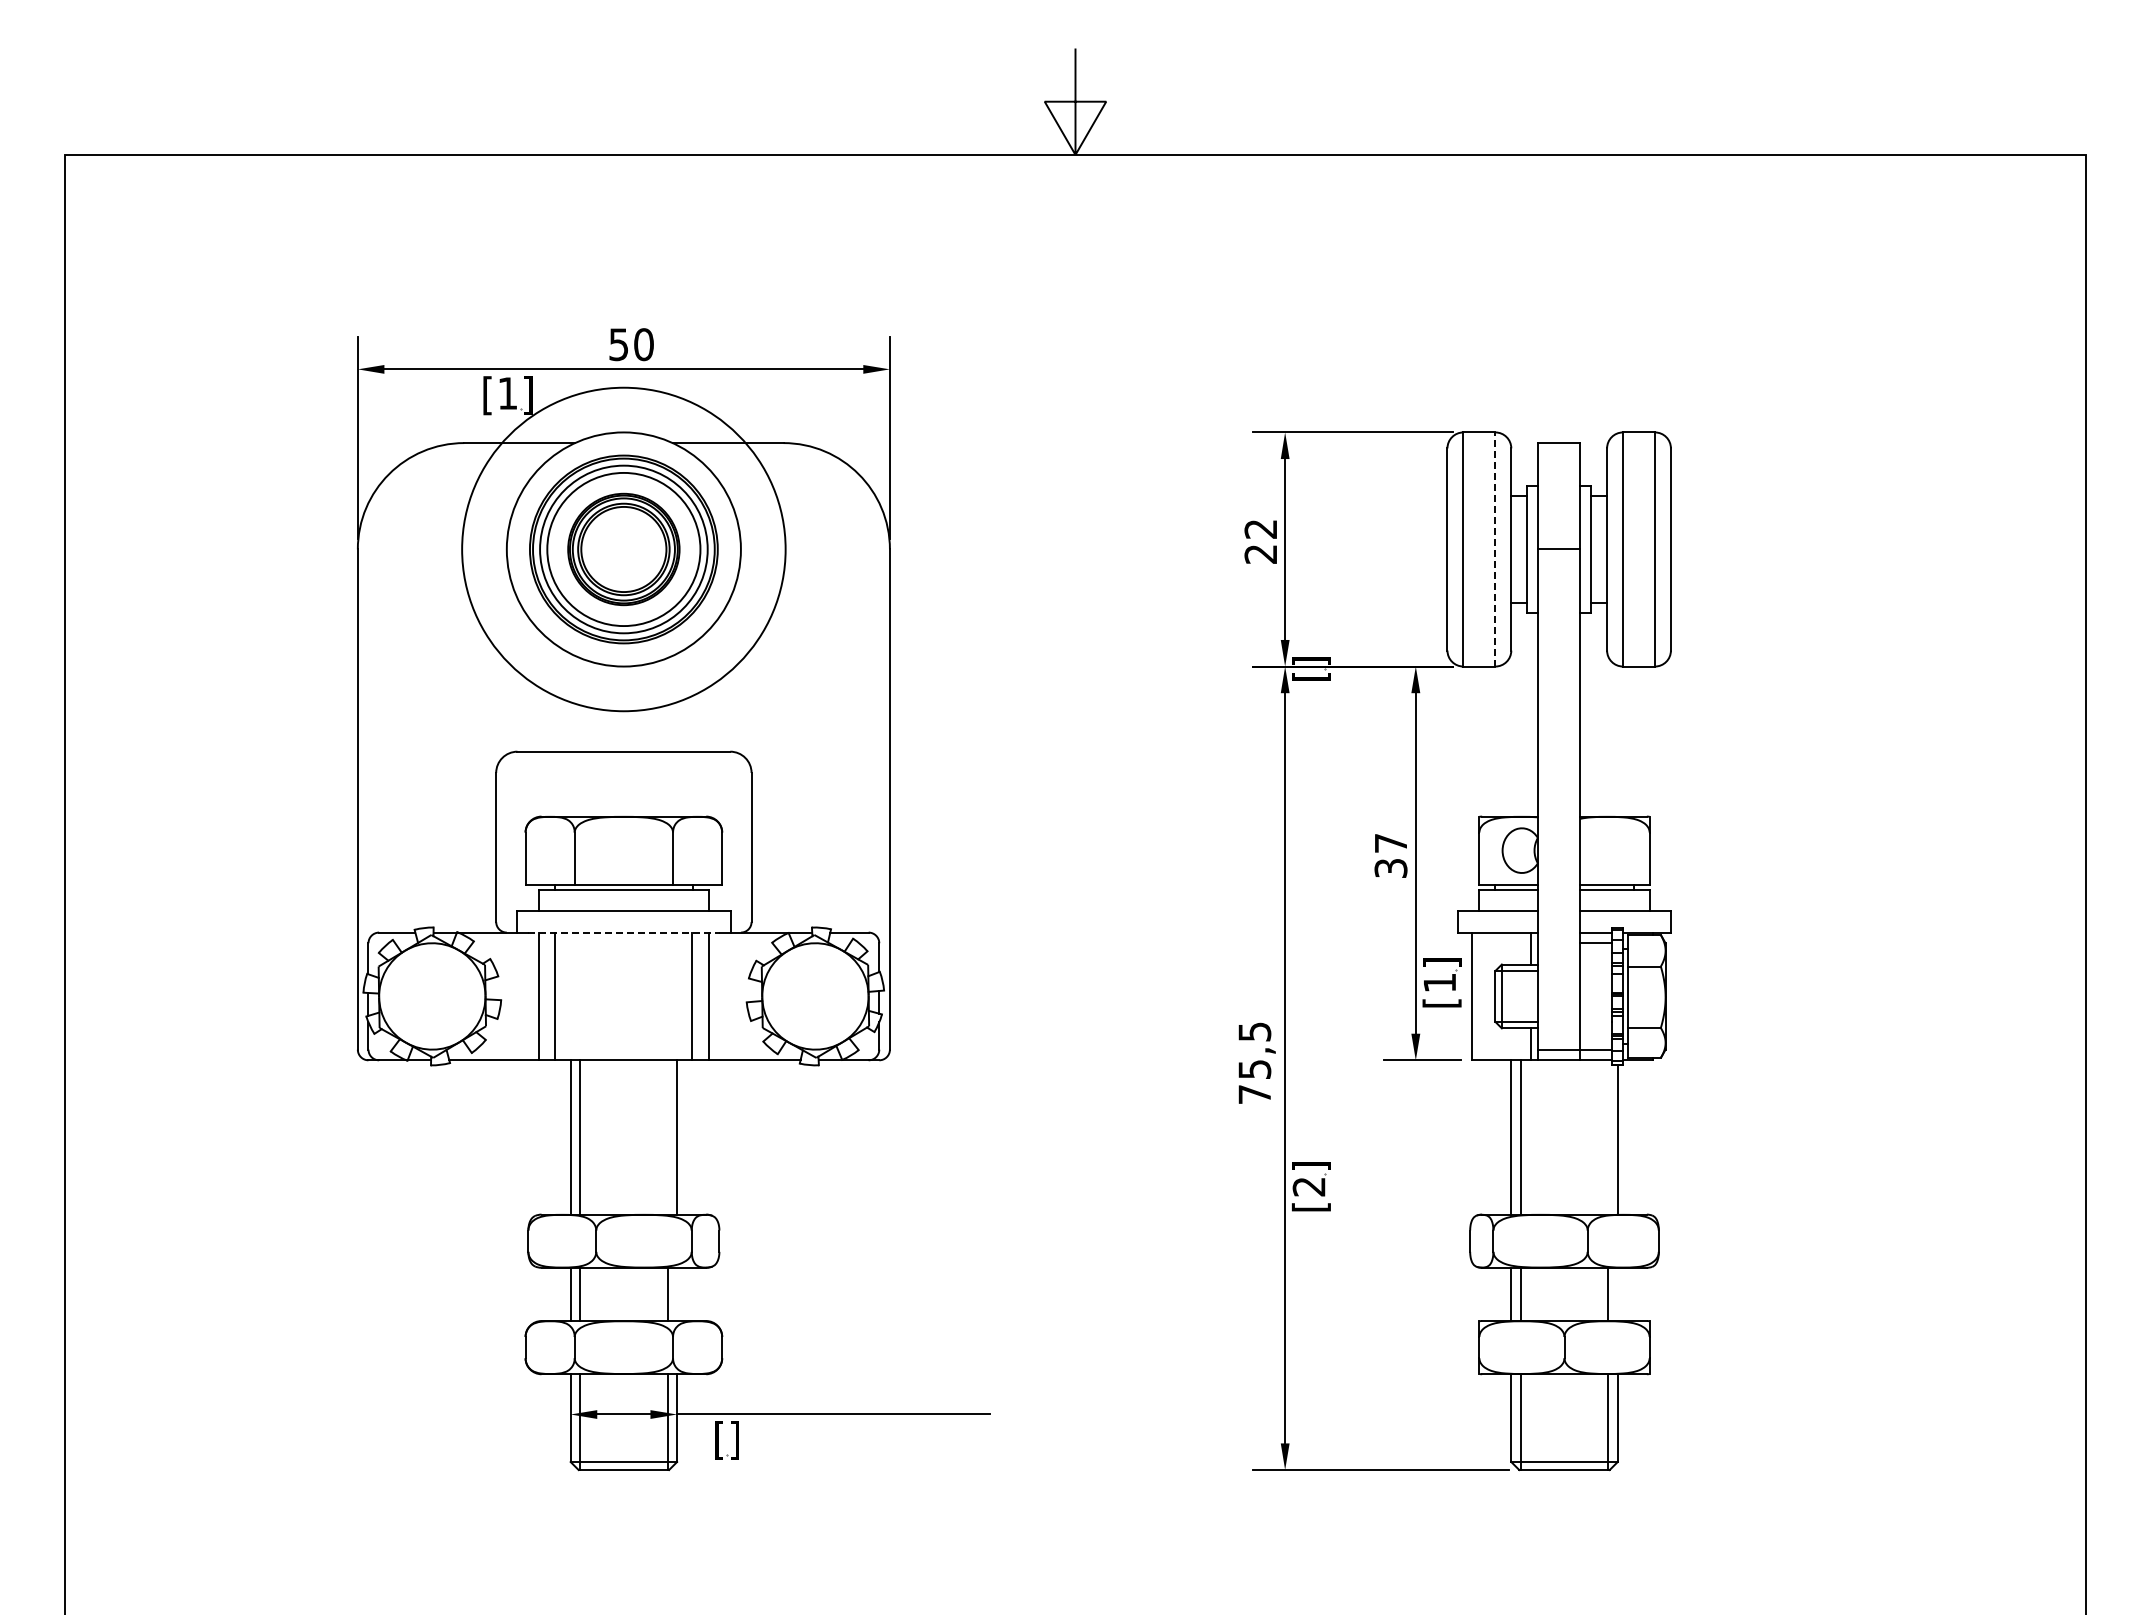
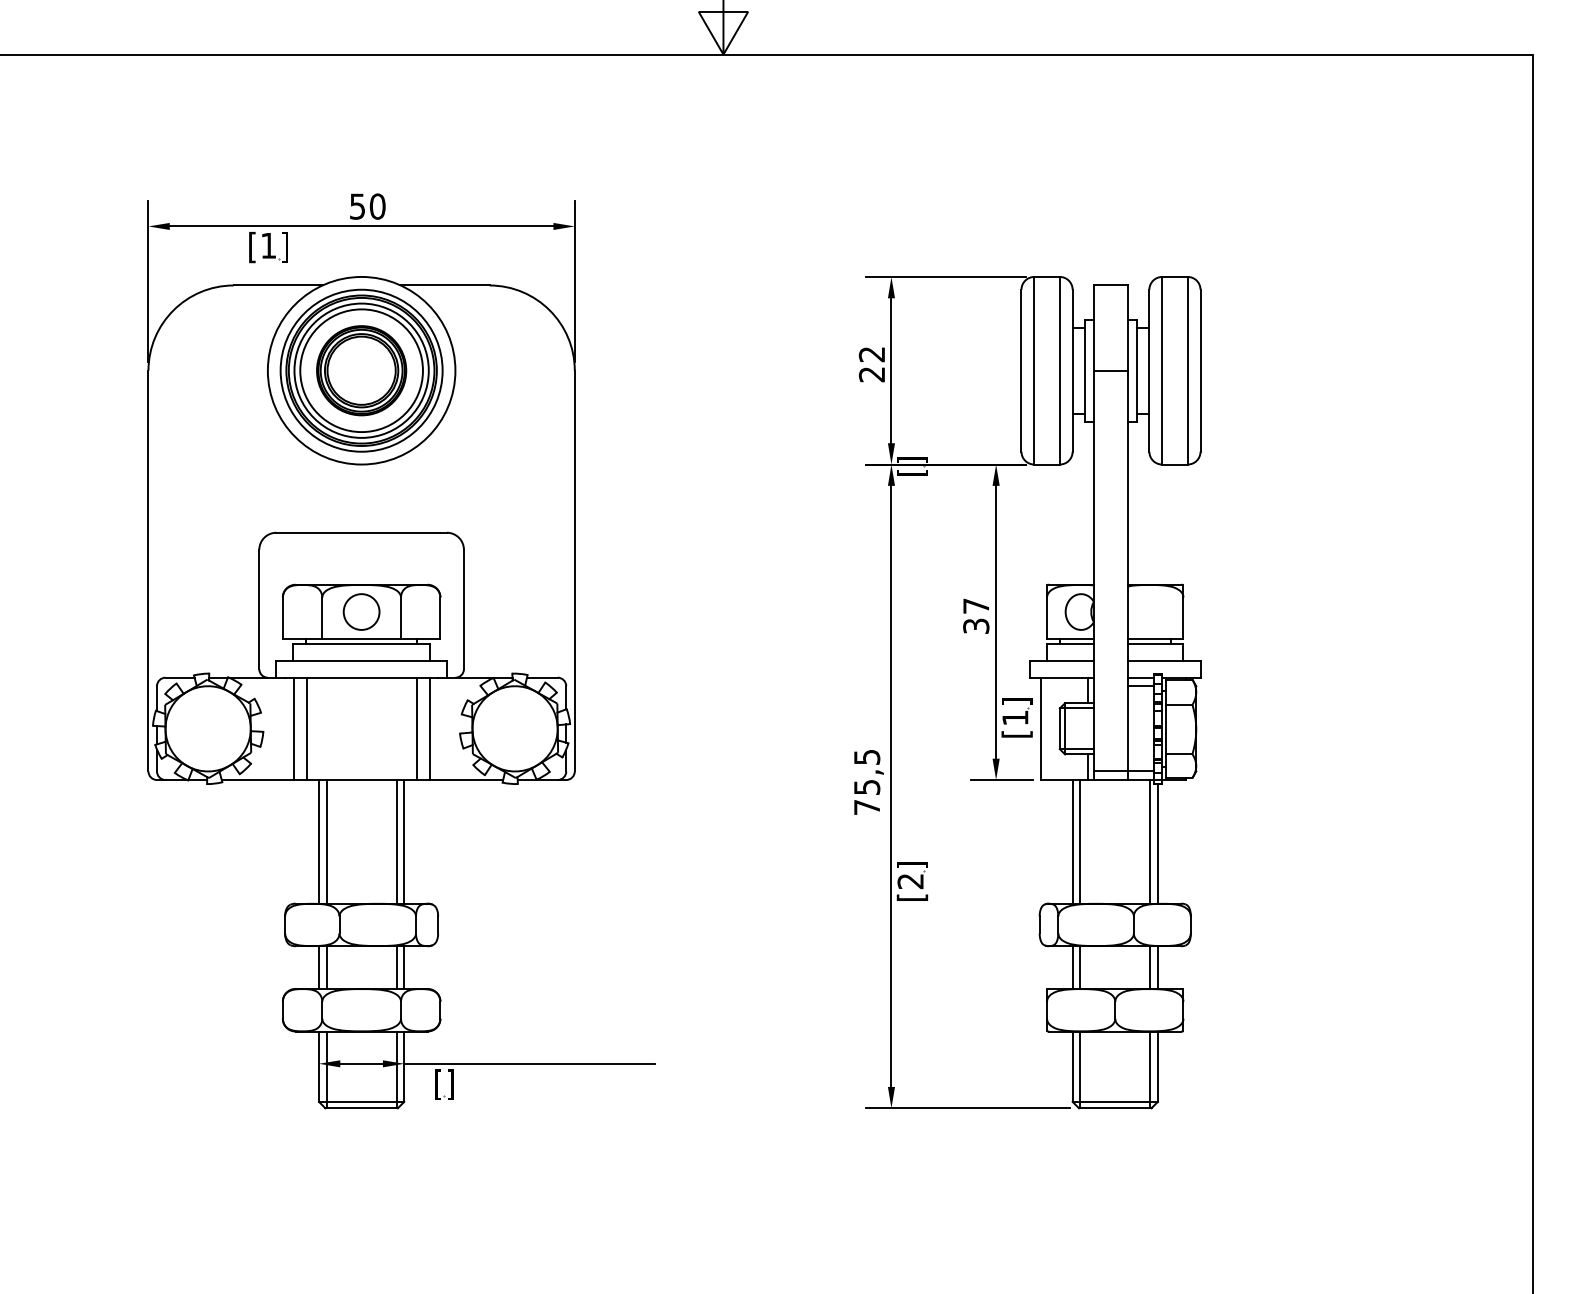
circle: (623, 549) -> (361, 370), size x0.62
line: (1495, 549) -> (1059, 370), dashed -> solid
circle: (623, 850) -> (361, 611), added
line: (623, 932) -> (361, 677), dashed -> solid
line: (667, 1137) -> (396, 841), added
line: (1608, 1137) -> (1150, 841), added
line: (677, 1294) -> (404, 967), added
line: (1617, 1294) -> (1157, 967), added

